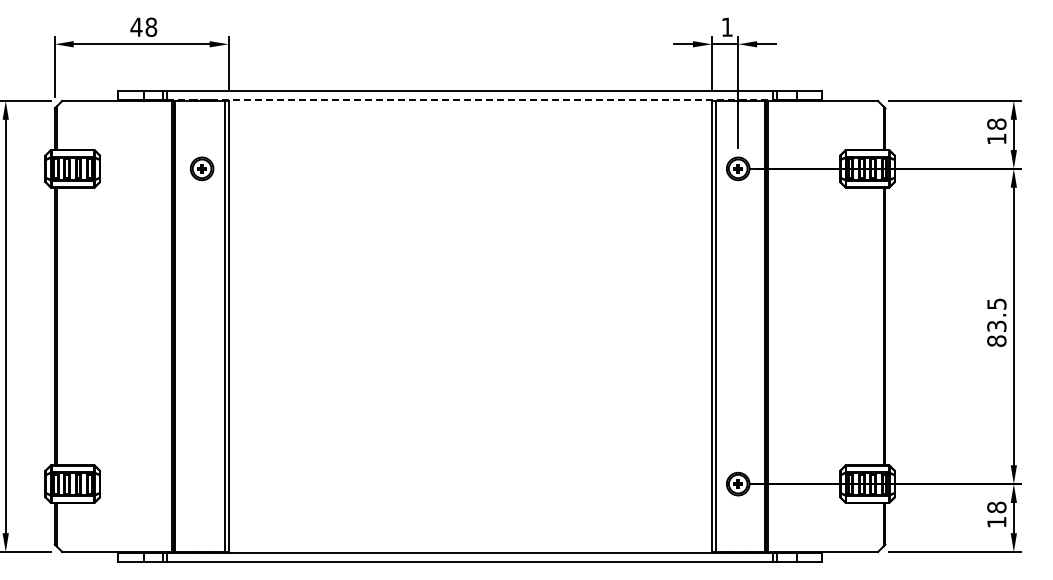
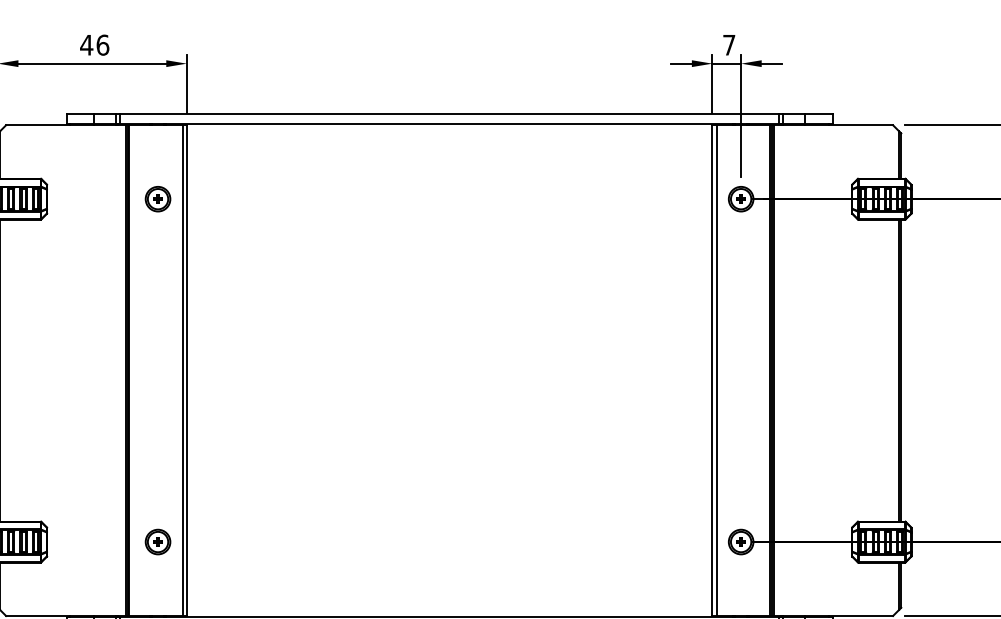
text: (151, 26) -> (103, 44), 48 -> 46
text: (726, 26) -> (728, 44), 1 -> 7
line: (470, 99) -> (449, 123), dashed -> solid
part: (201, 483) -> (157, 541), added

